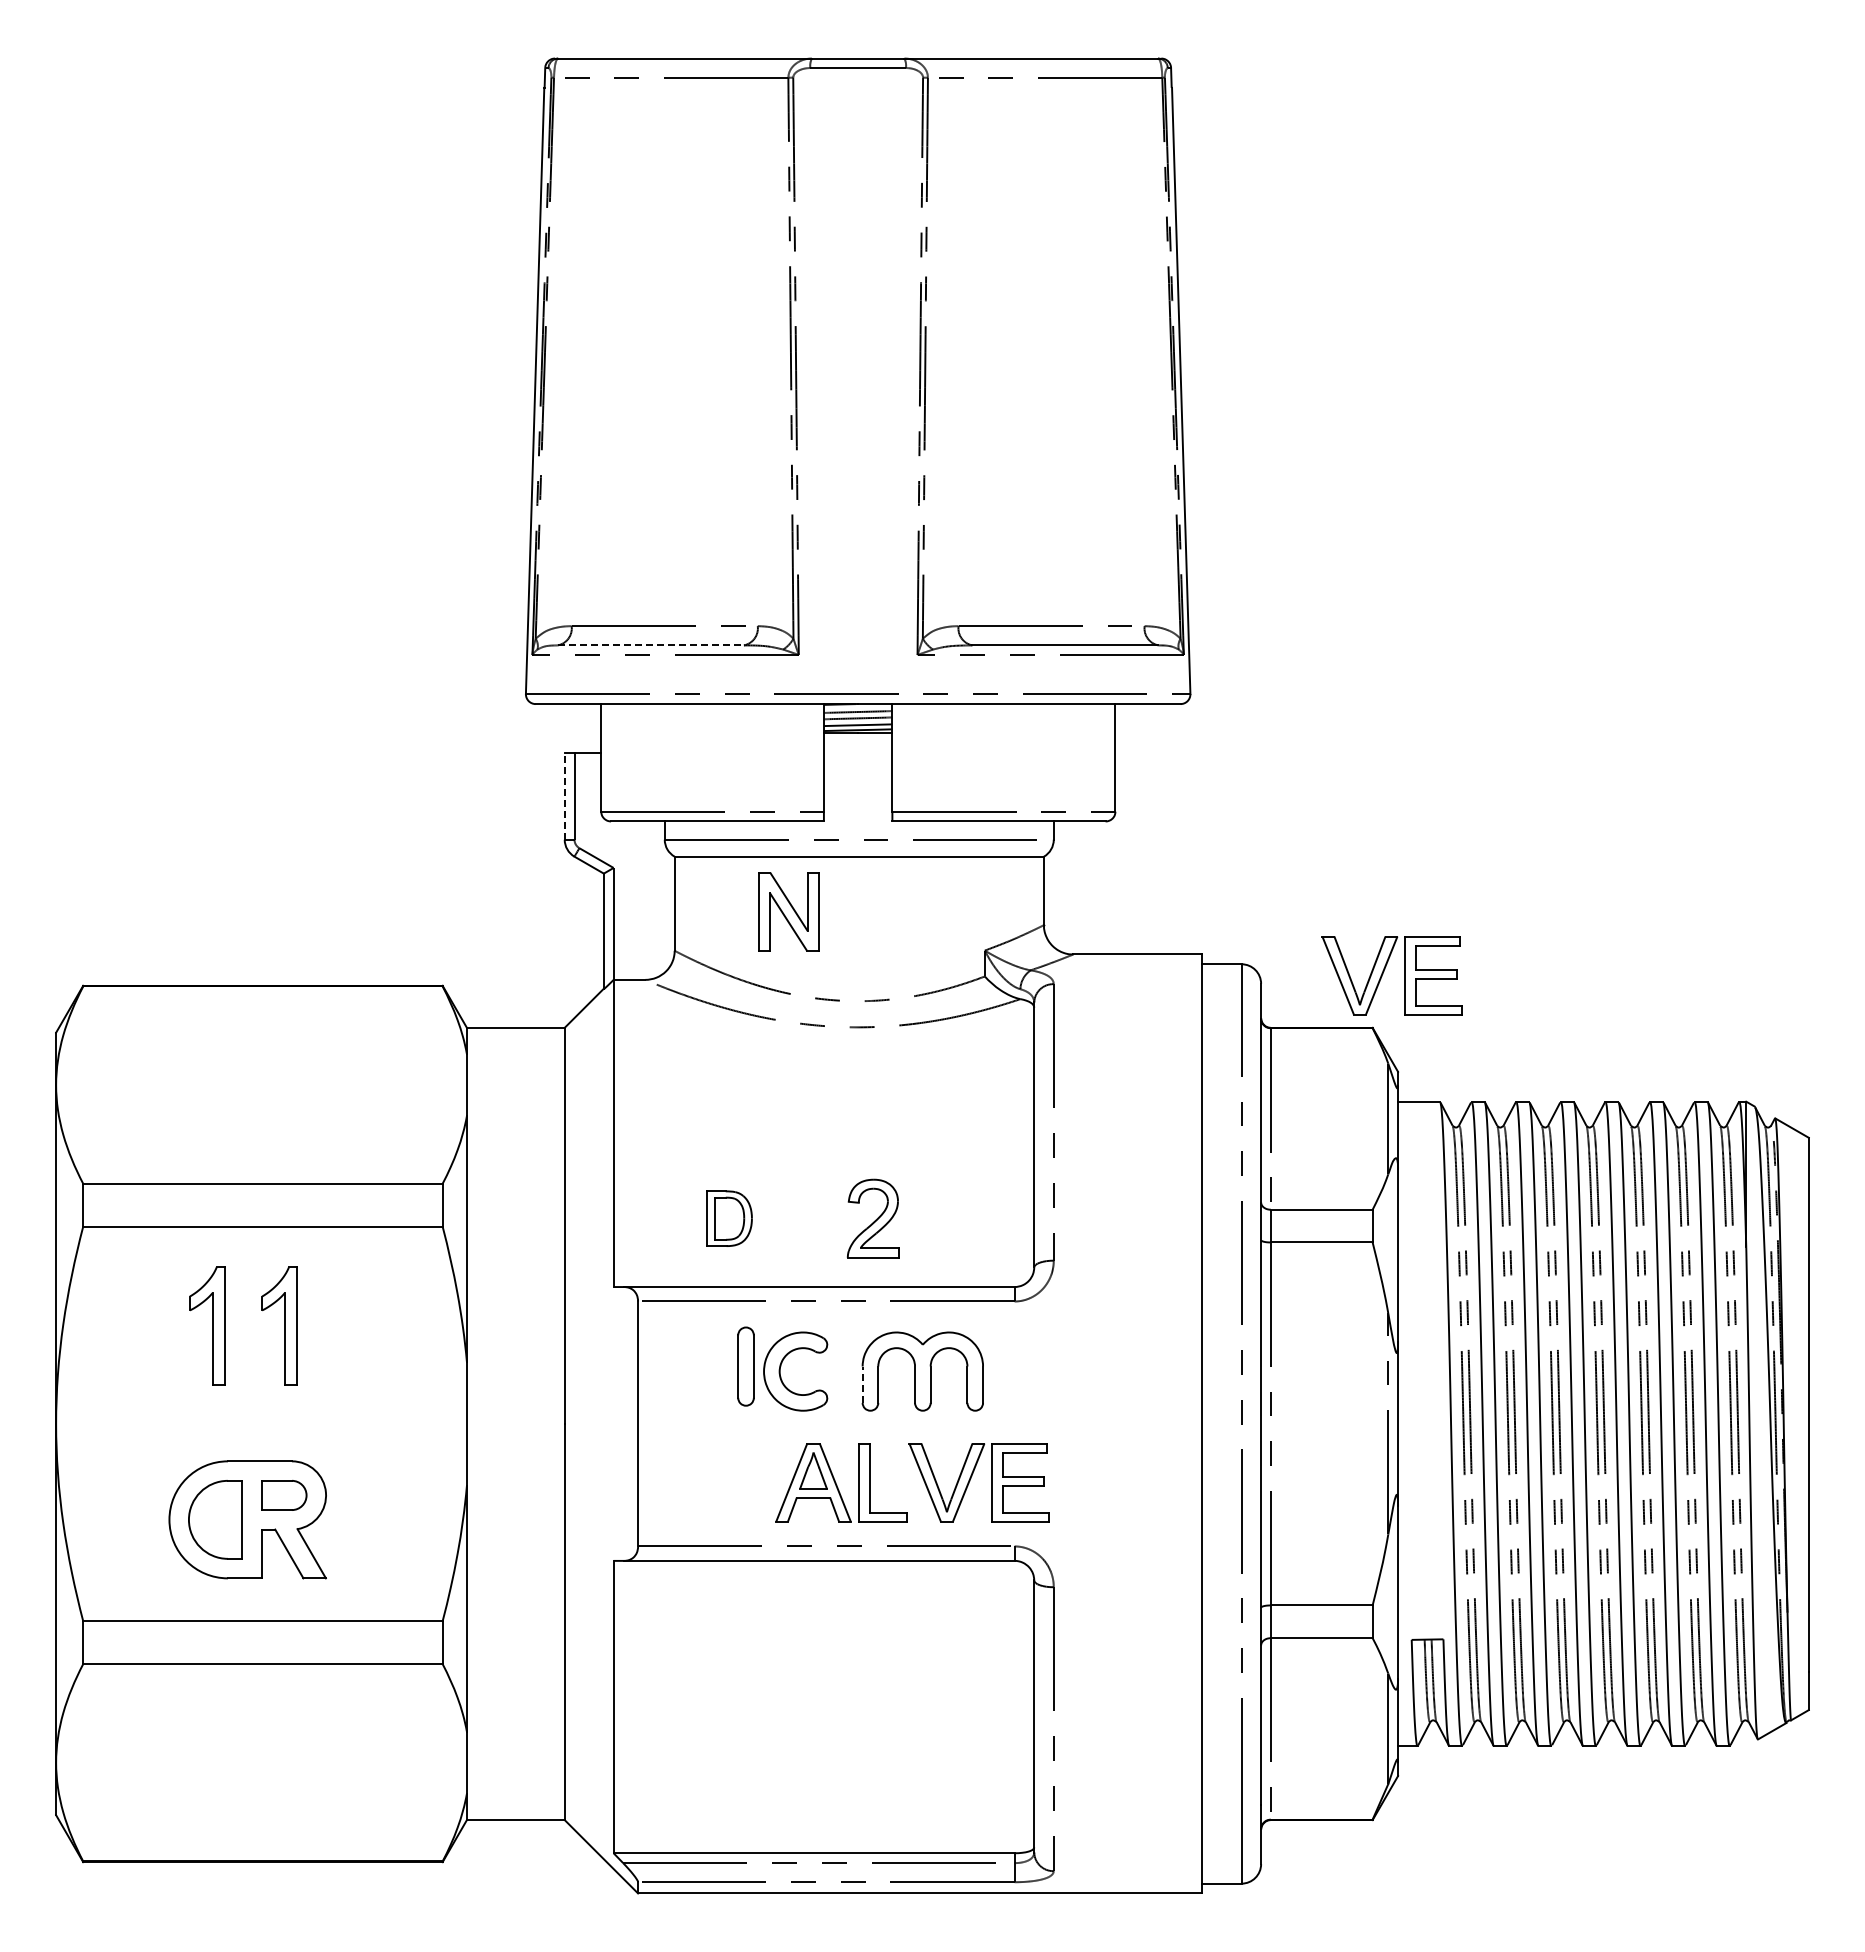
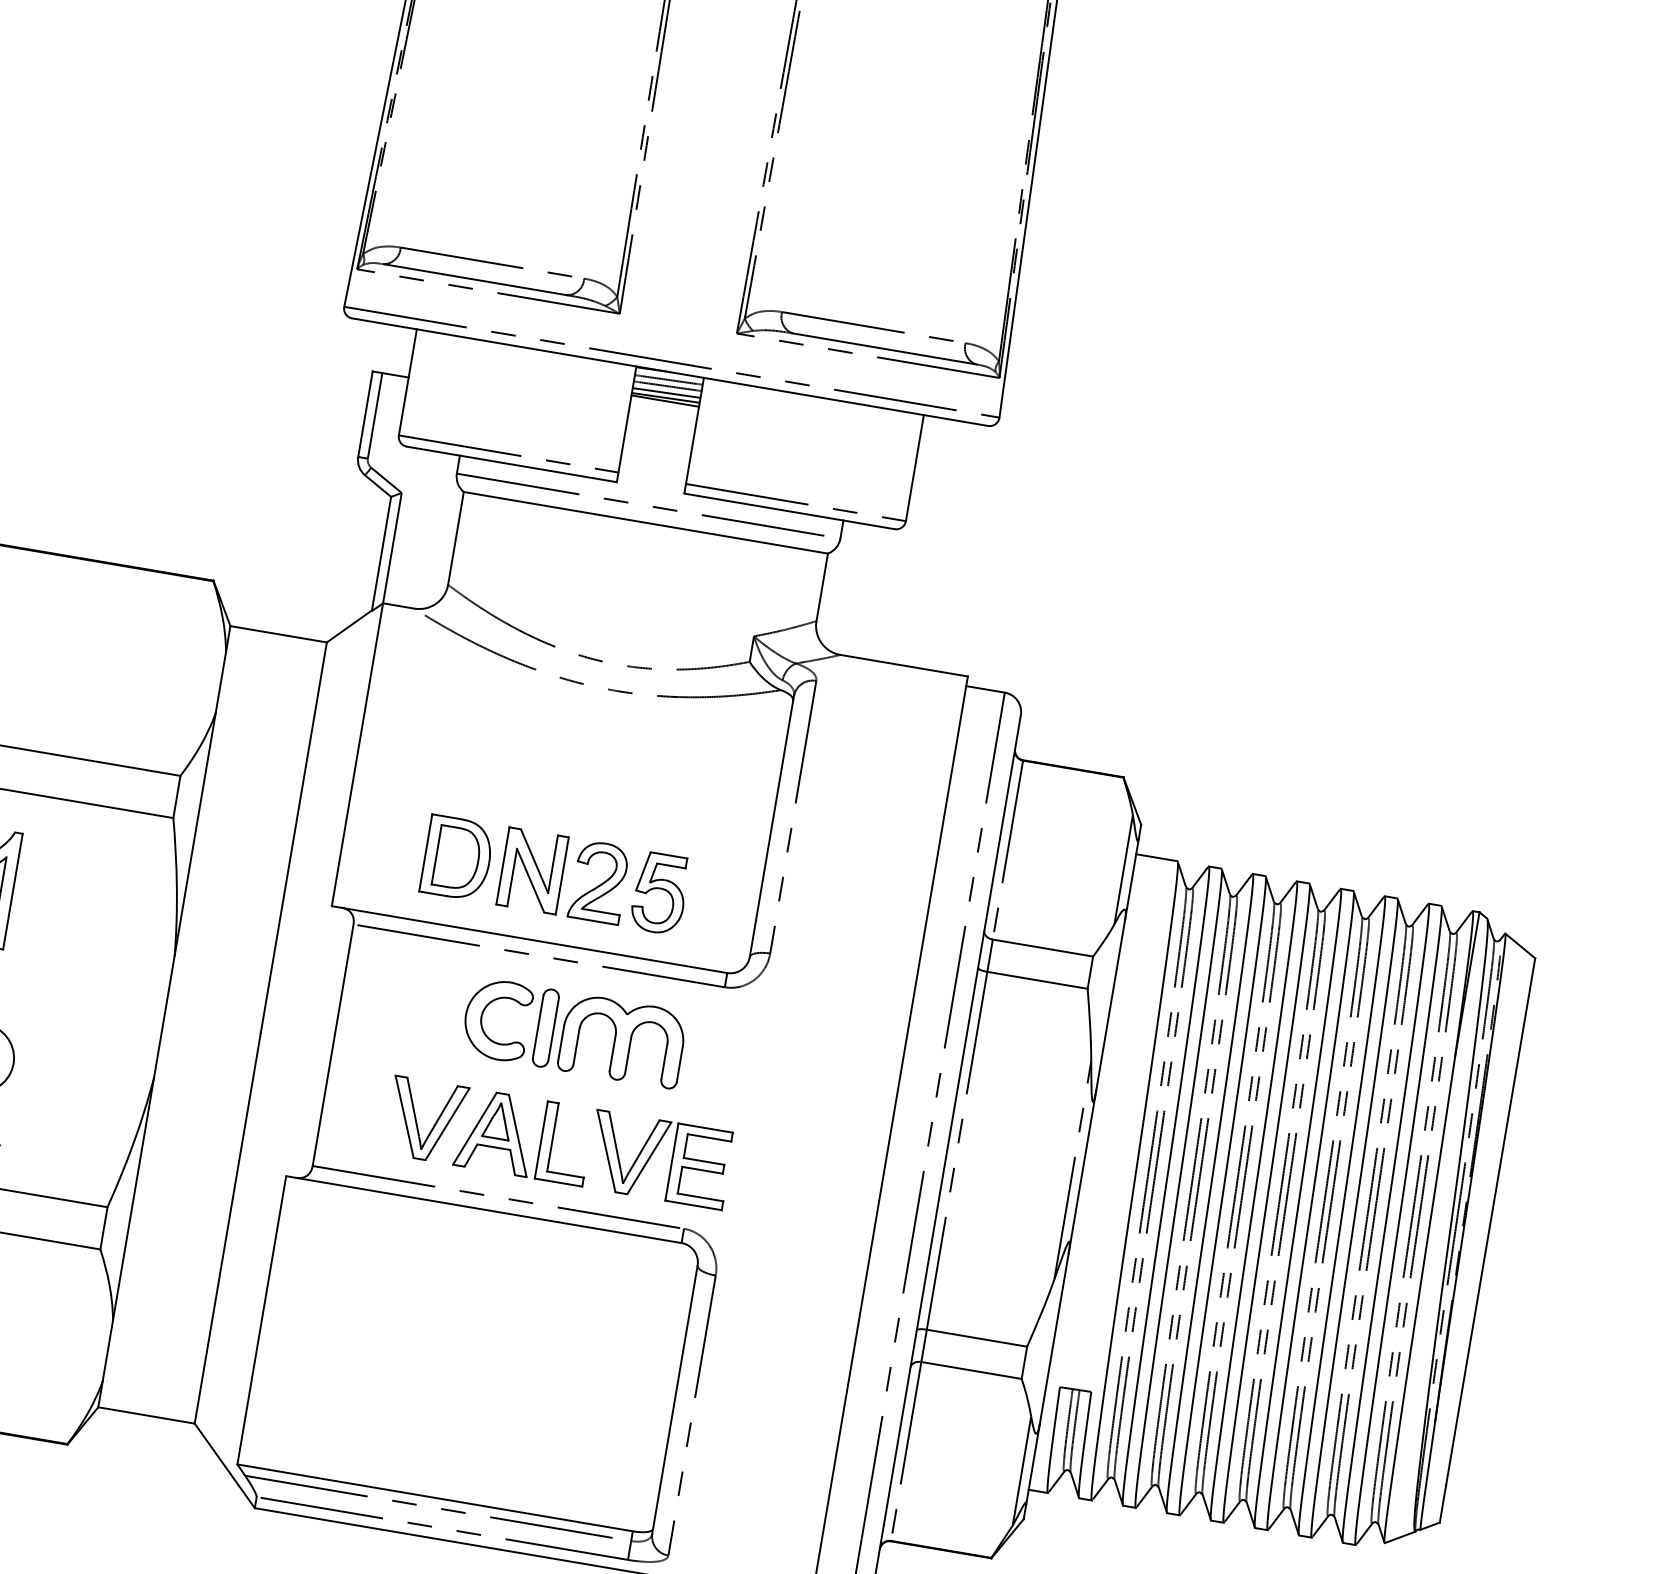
line: (651, 645) -> (476, 279), dashed -> solid
line: (564, 795) -> (365, 413), dashed -> solid
part: (788, 911) -> (532, 870), moved
part: (1384, 971) -> (1144, 723), removed
part: (729, 1218) -> (457, 857), size x1.43
part: (935, 1219) -> (660, 893), added
part: (745, 1366) -> (545, 1027), moved
line: (862, 1384) -> (560, 1043), dashed -> solid
part: (750, 1486) -> (433, 1125), added

